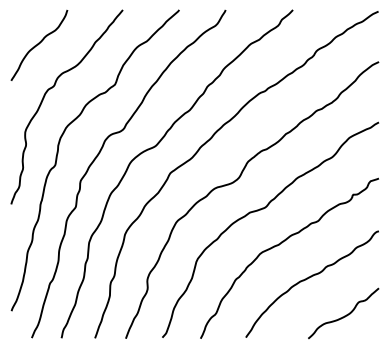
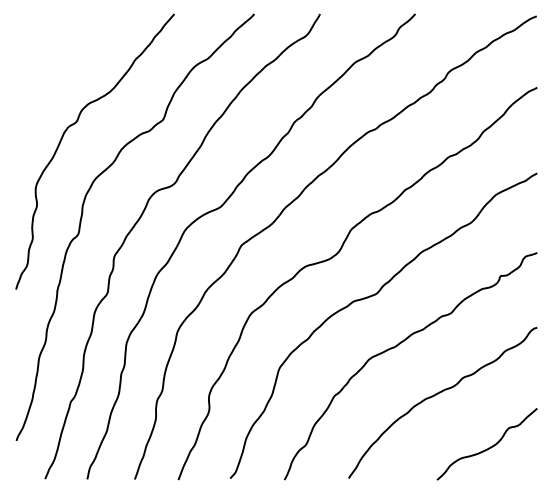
curve: (39, 44) -> (55, 62), removed

